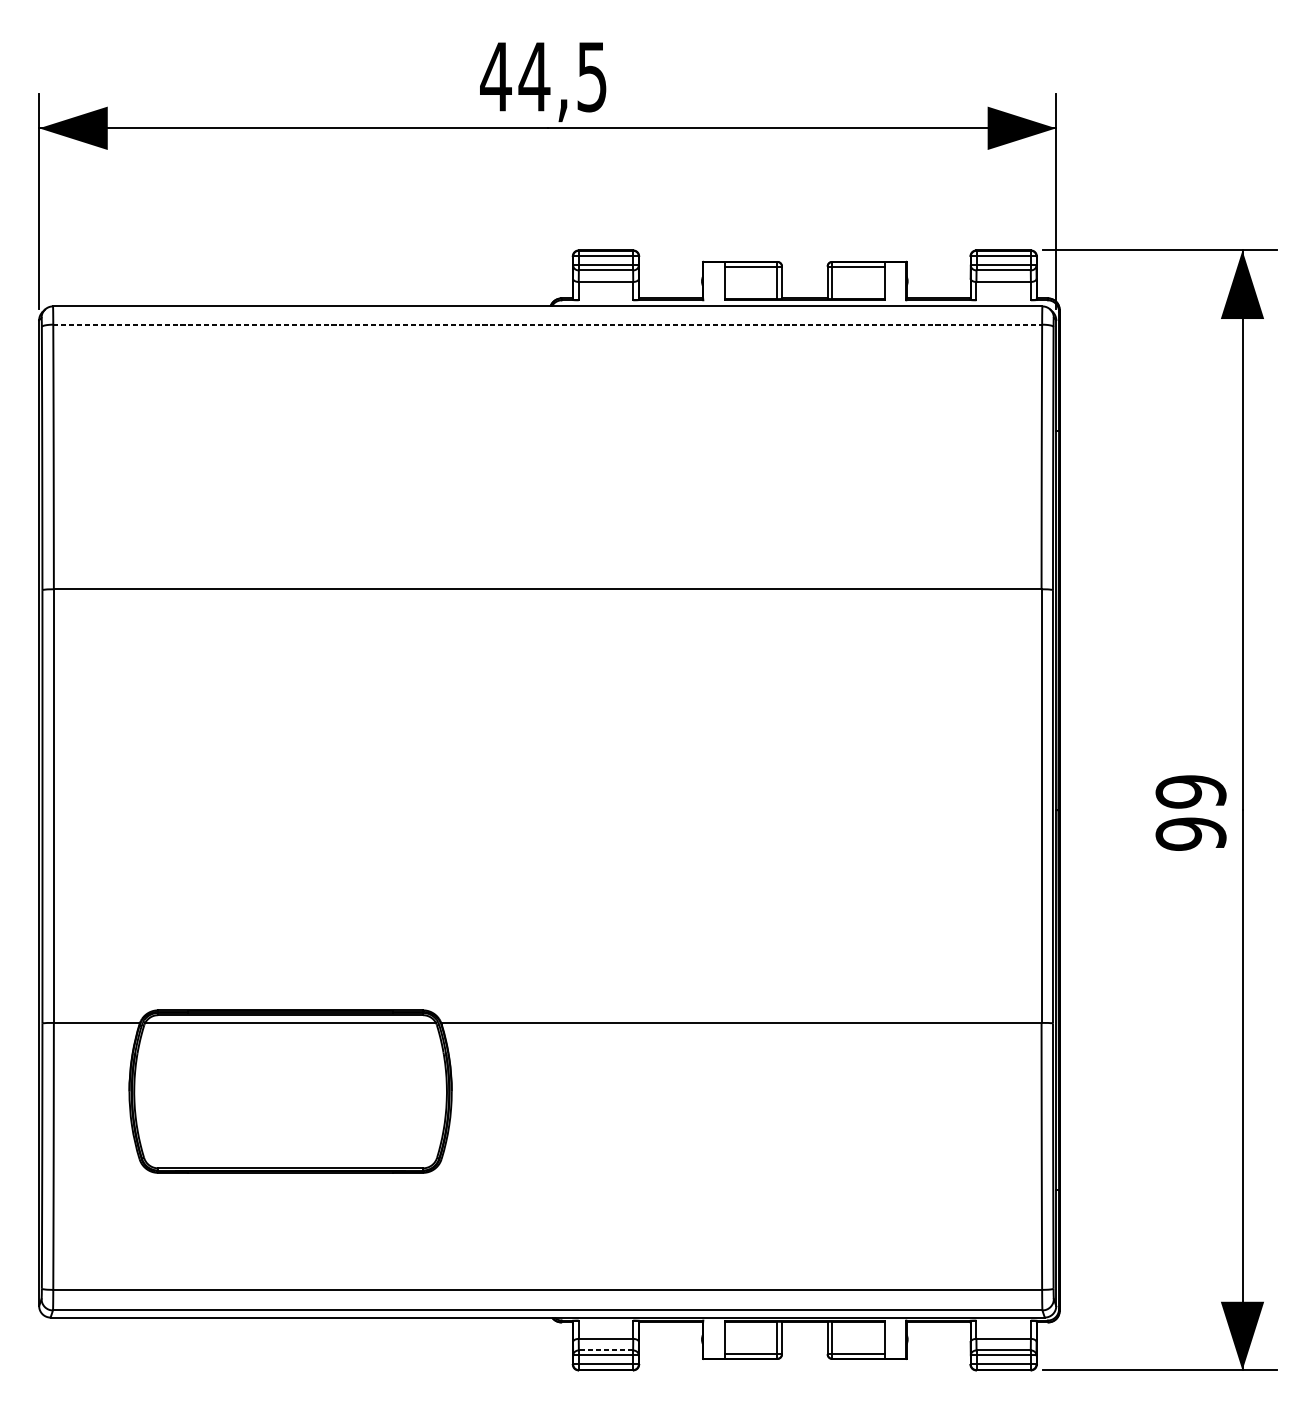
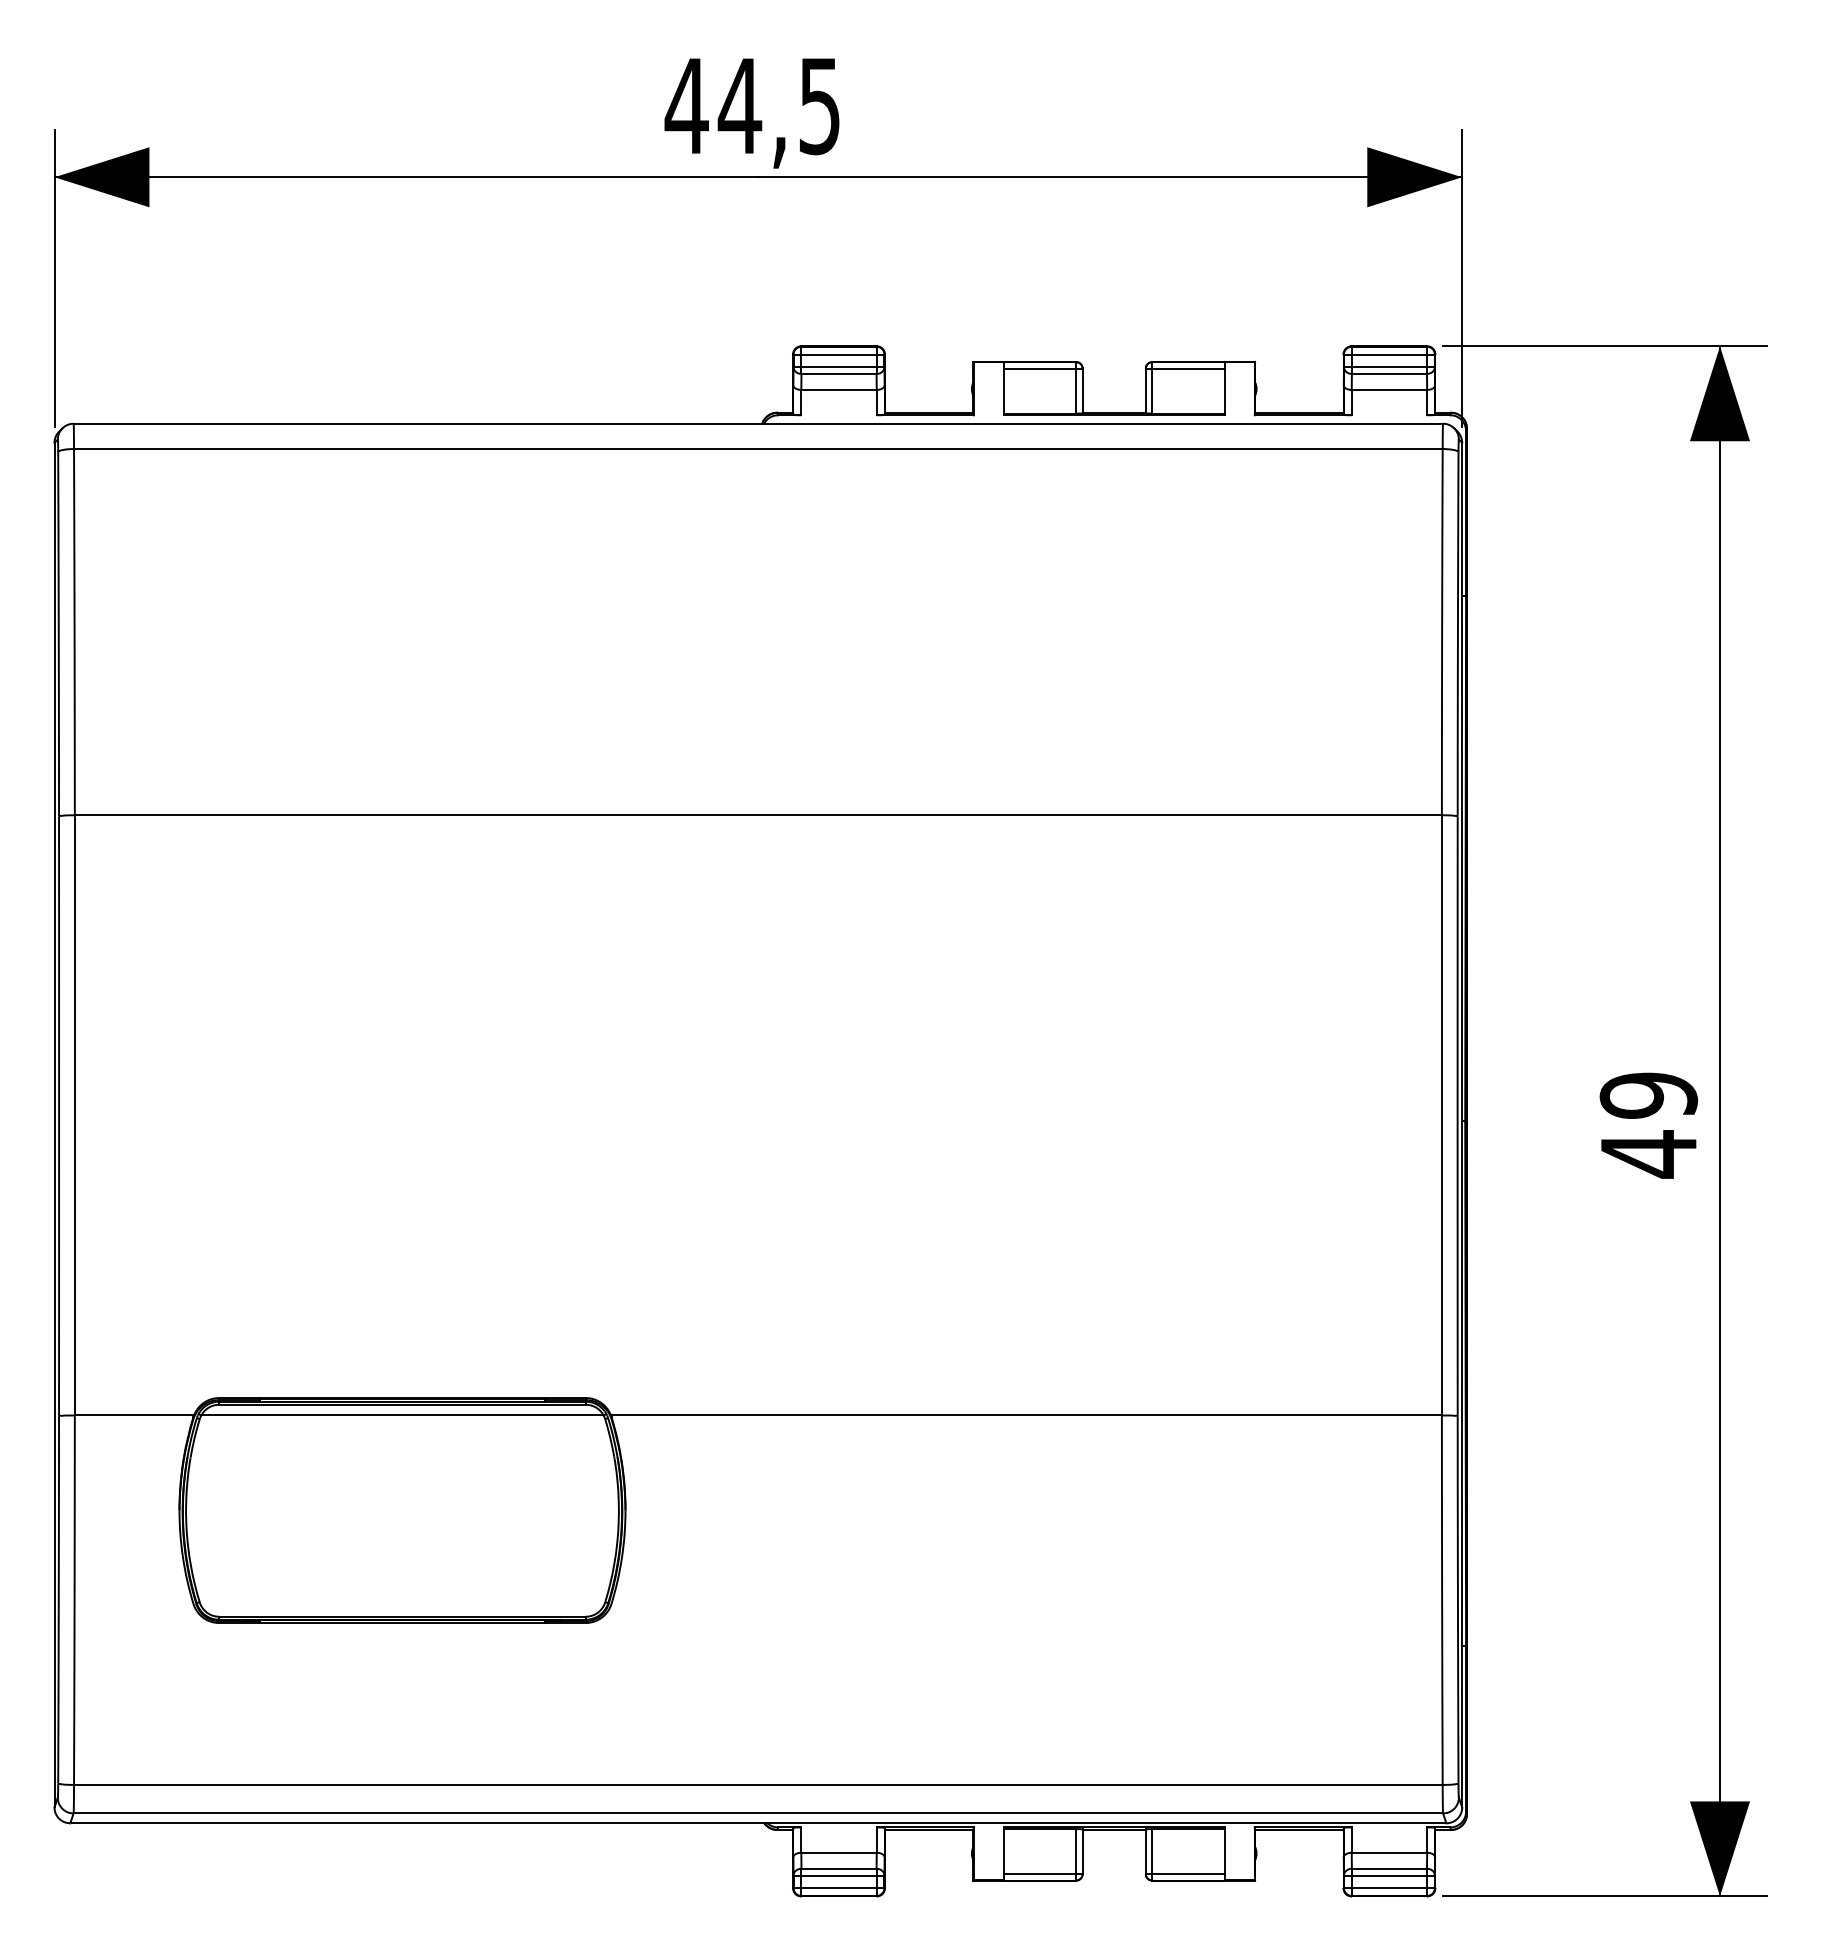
line: (547, 325) -> (758, 449), dashed -> solid
text: (1190, 834) -> (1648, 1154), 99 -> 49
line: (606, 1350) -> (839, 1868), dashed -> solid

